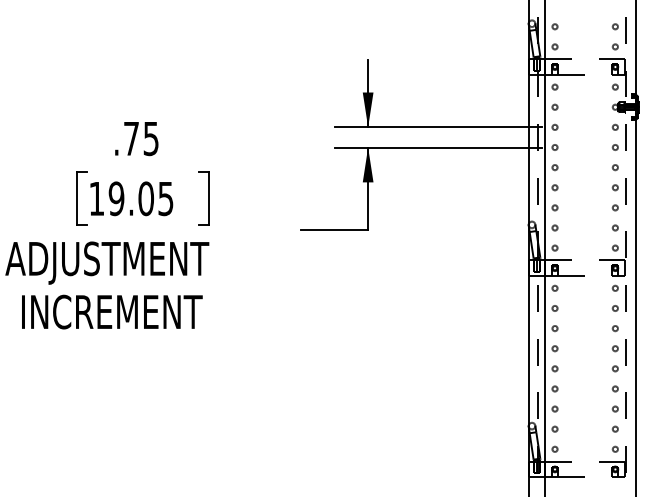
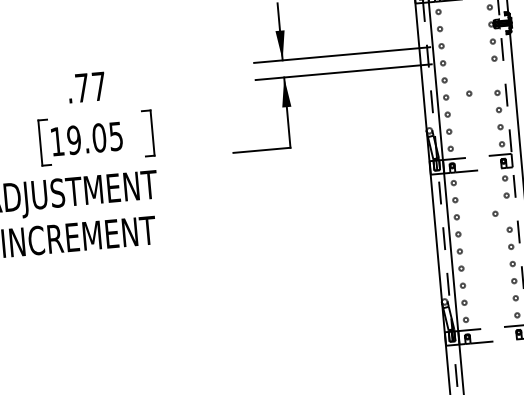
text: (150, 139) -> (98, 87), .75 -> .77
part: (614, 167) -> (468, 93), moved
part: (614, 328) -> (494, 213), moved

